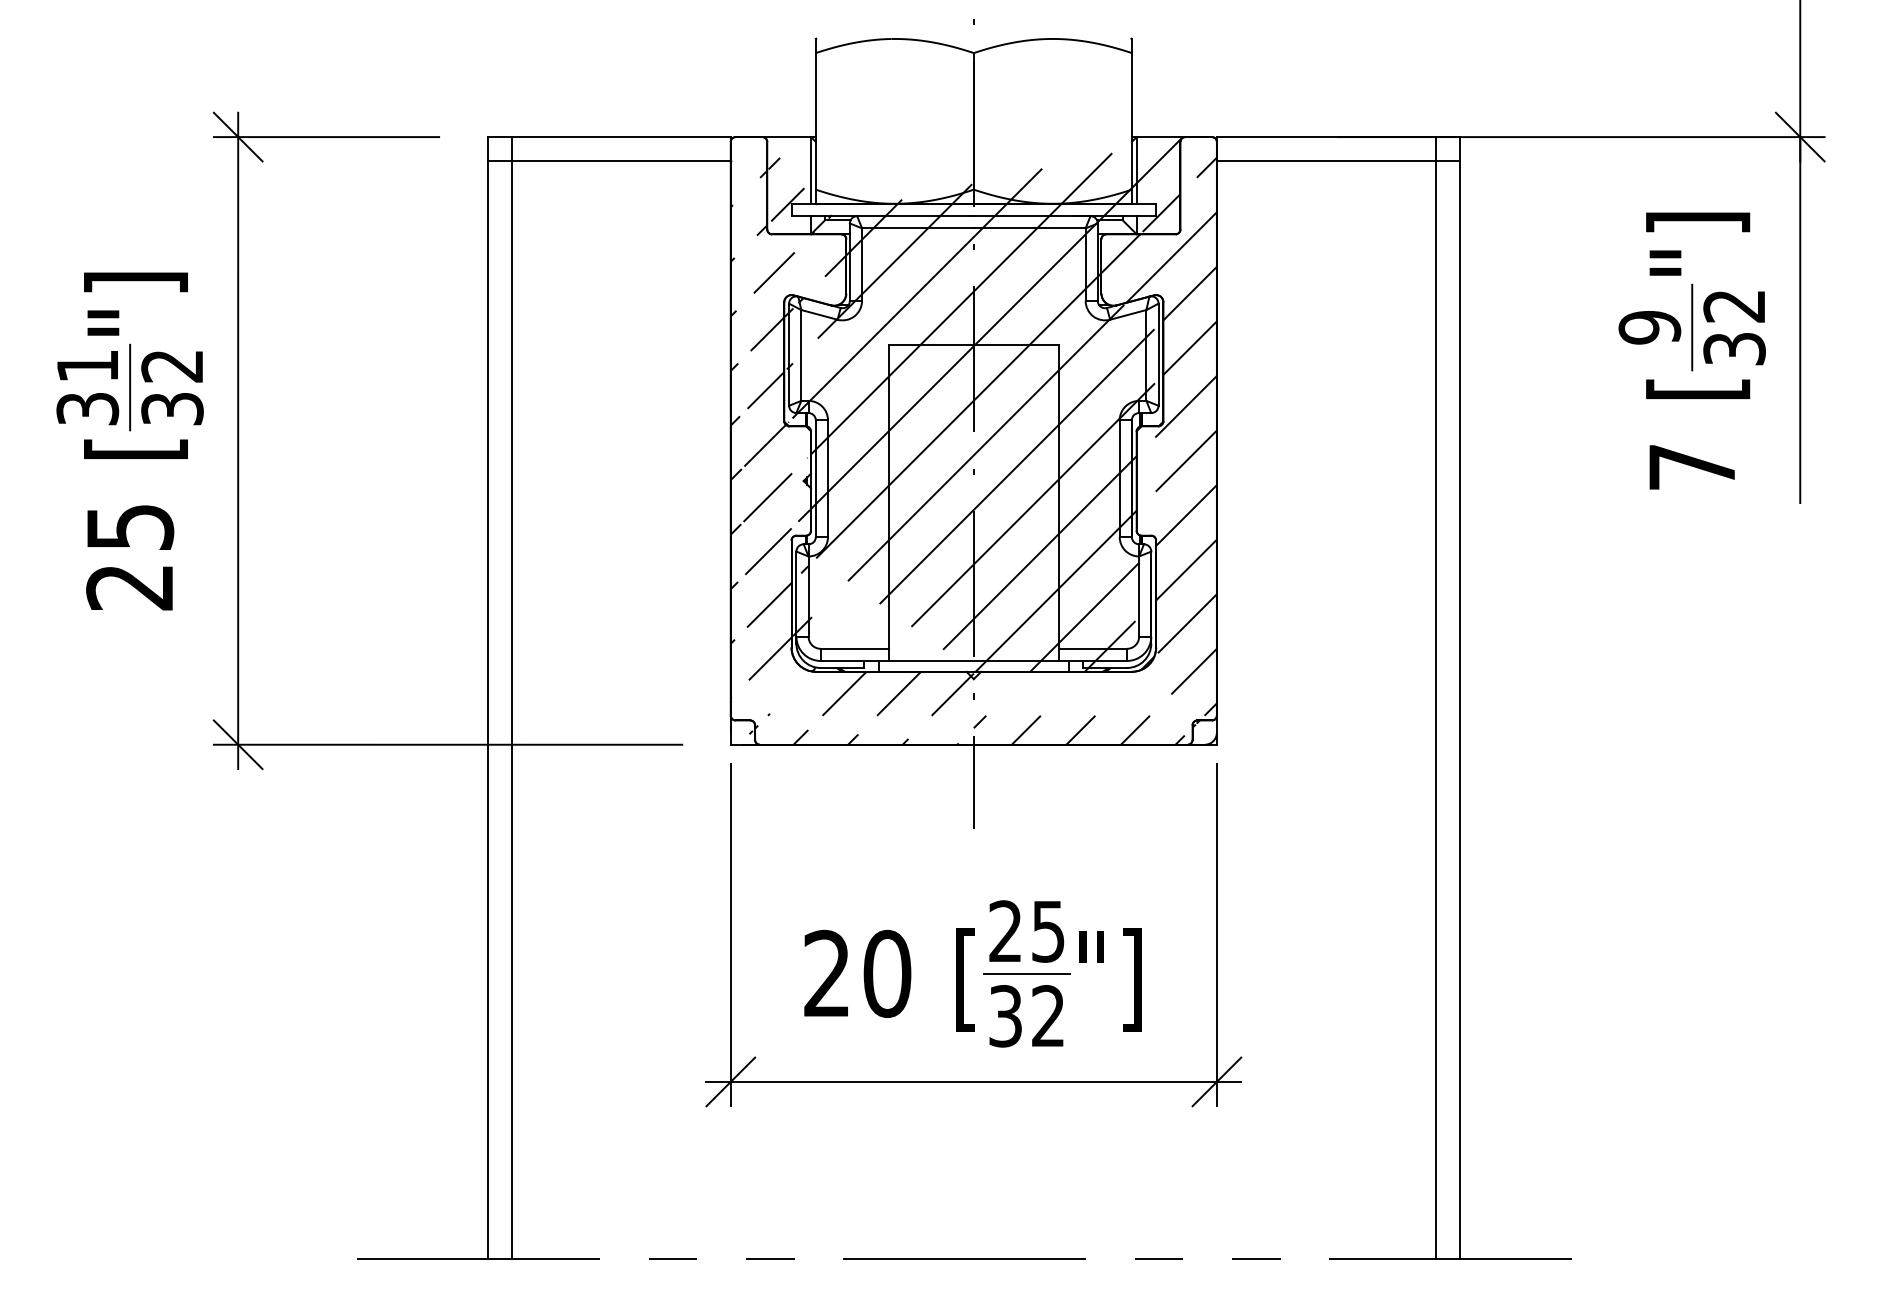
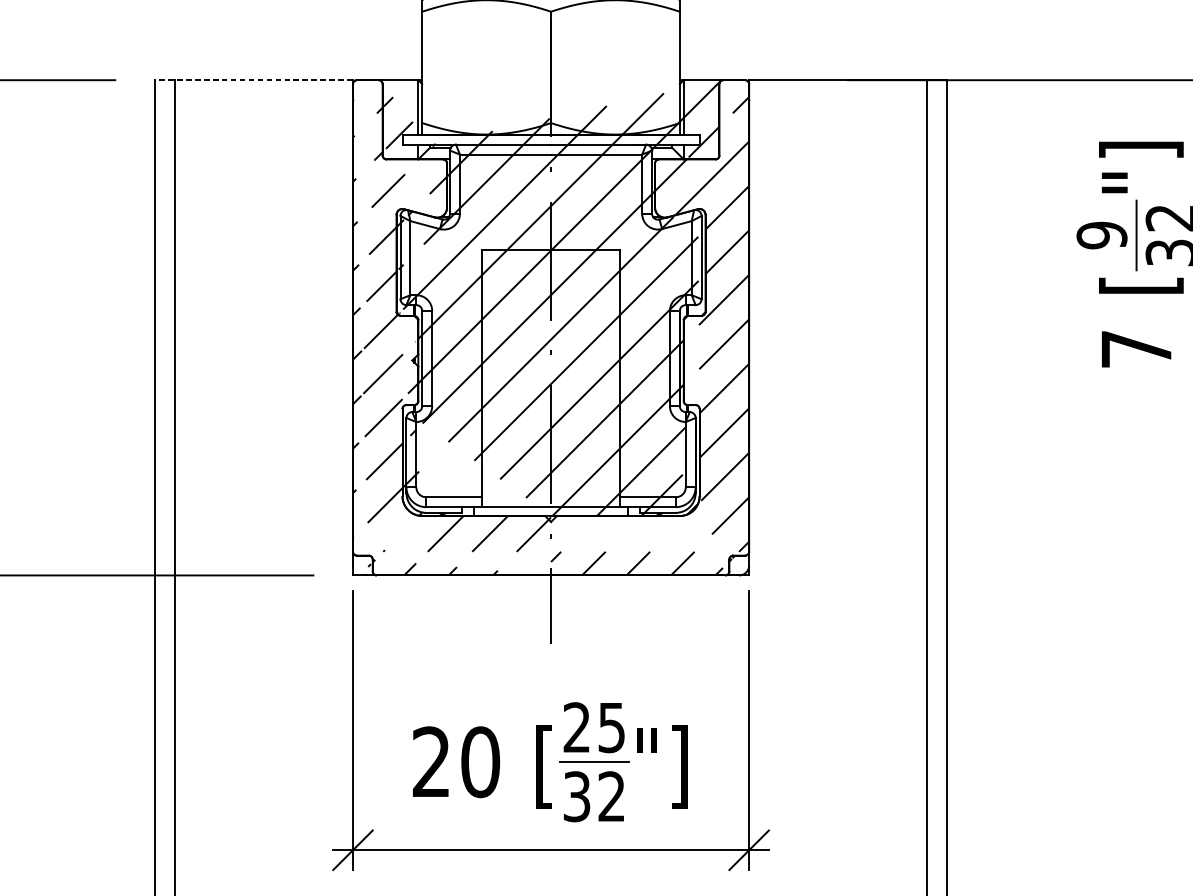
line: (609, 137) -> (254, 80), solid -> dashed
line: (608, 161) -> (253, 100), removed
line: (1337, 161) -> (847, 100), removed

